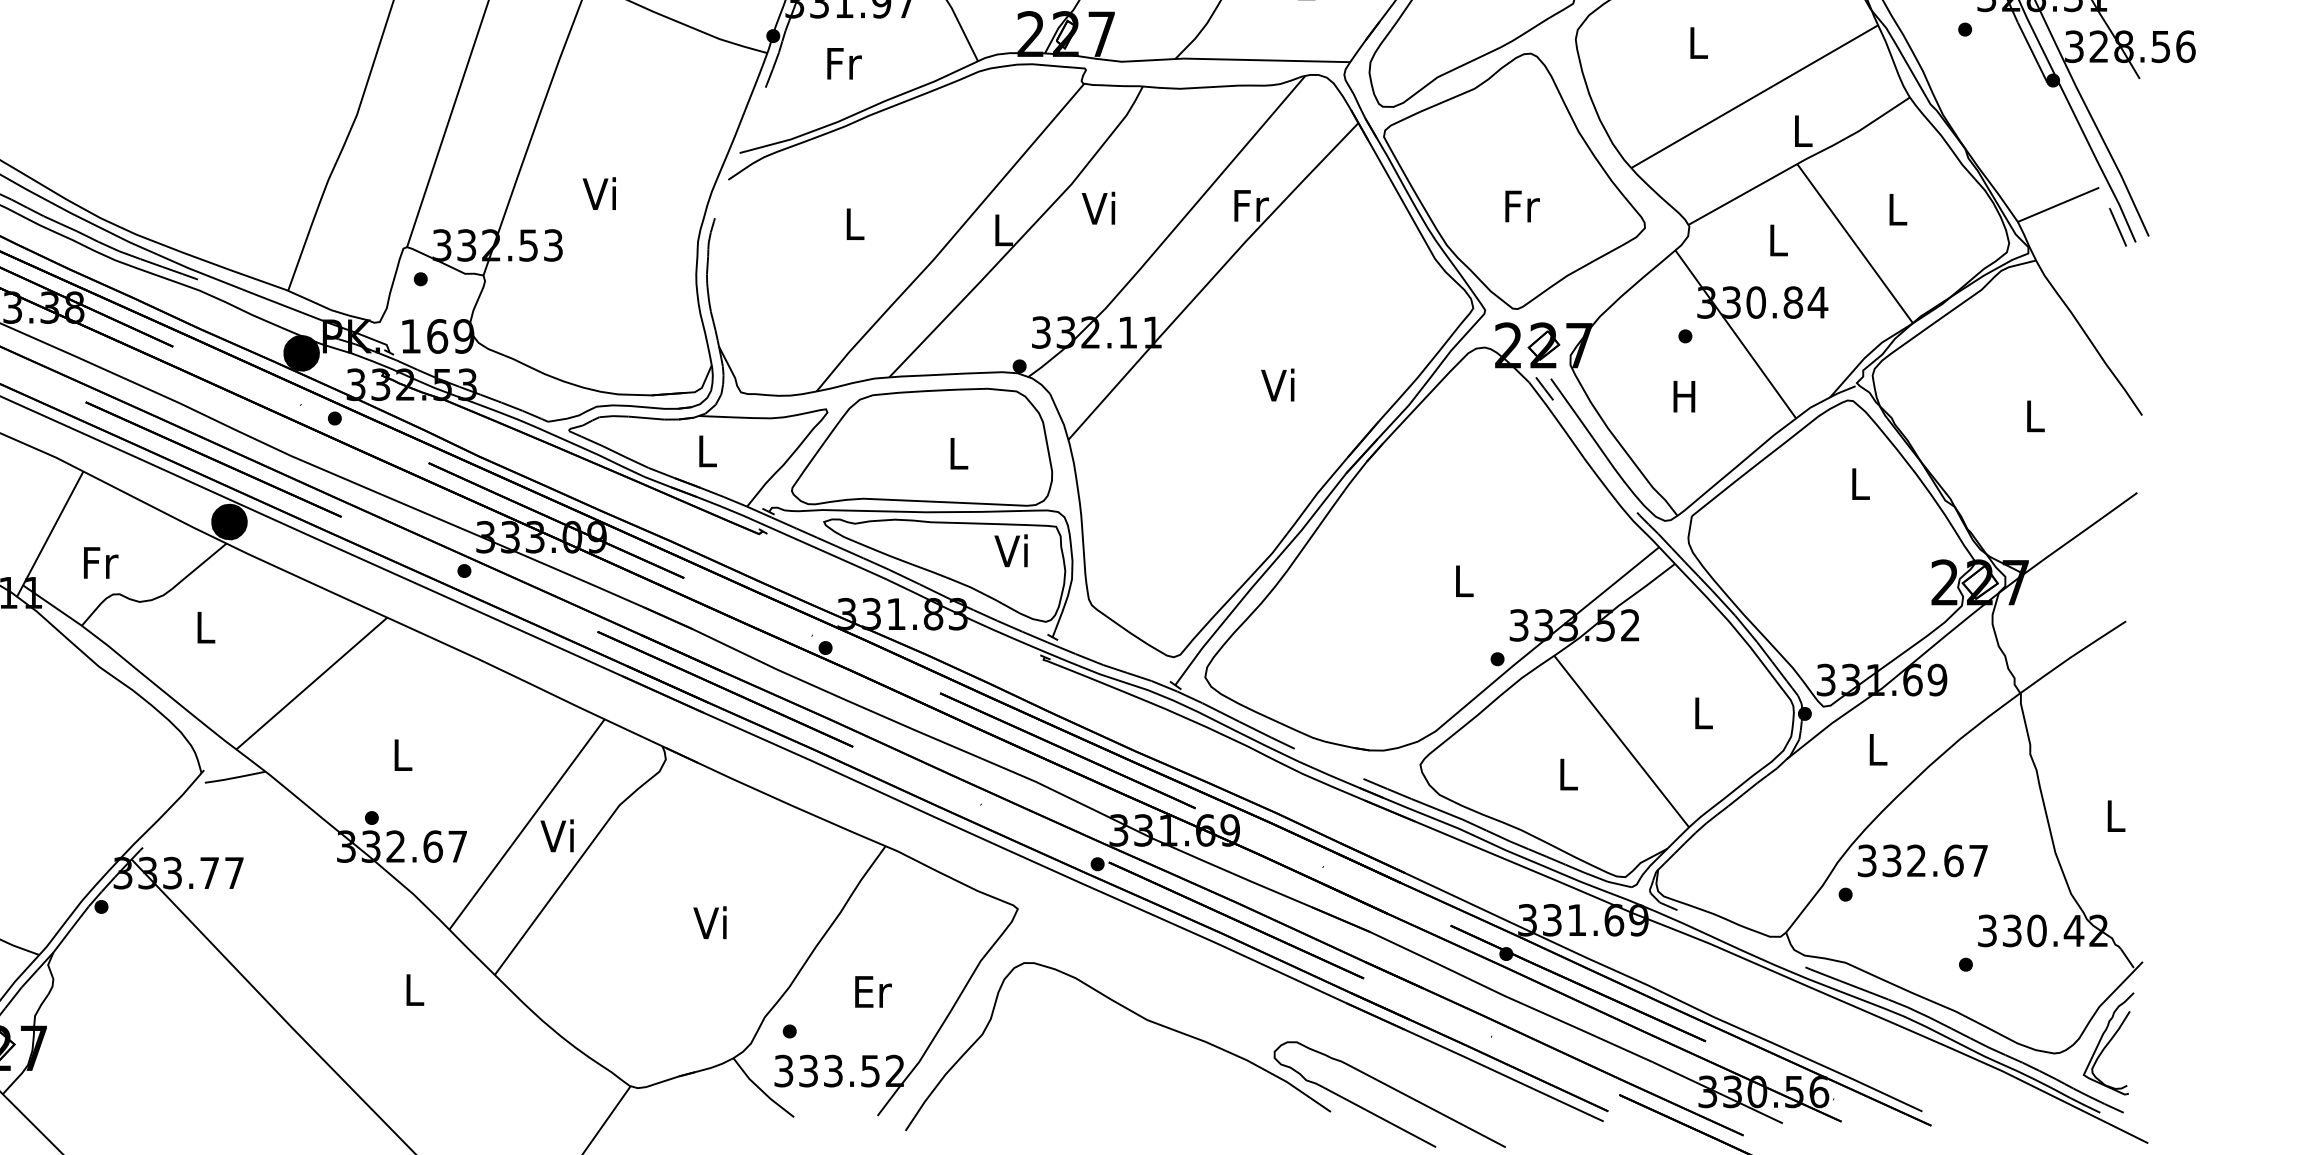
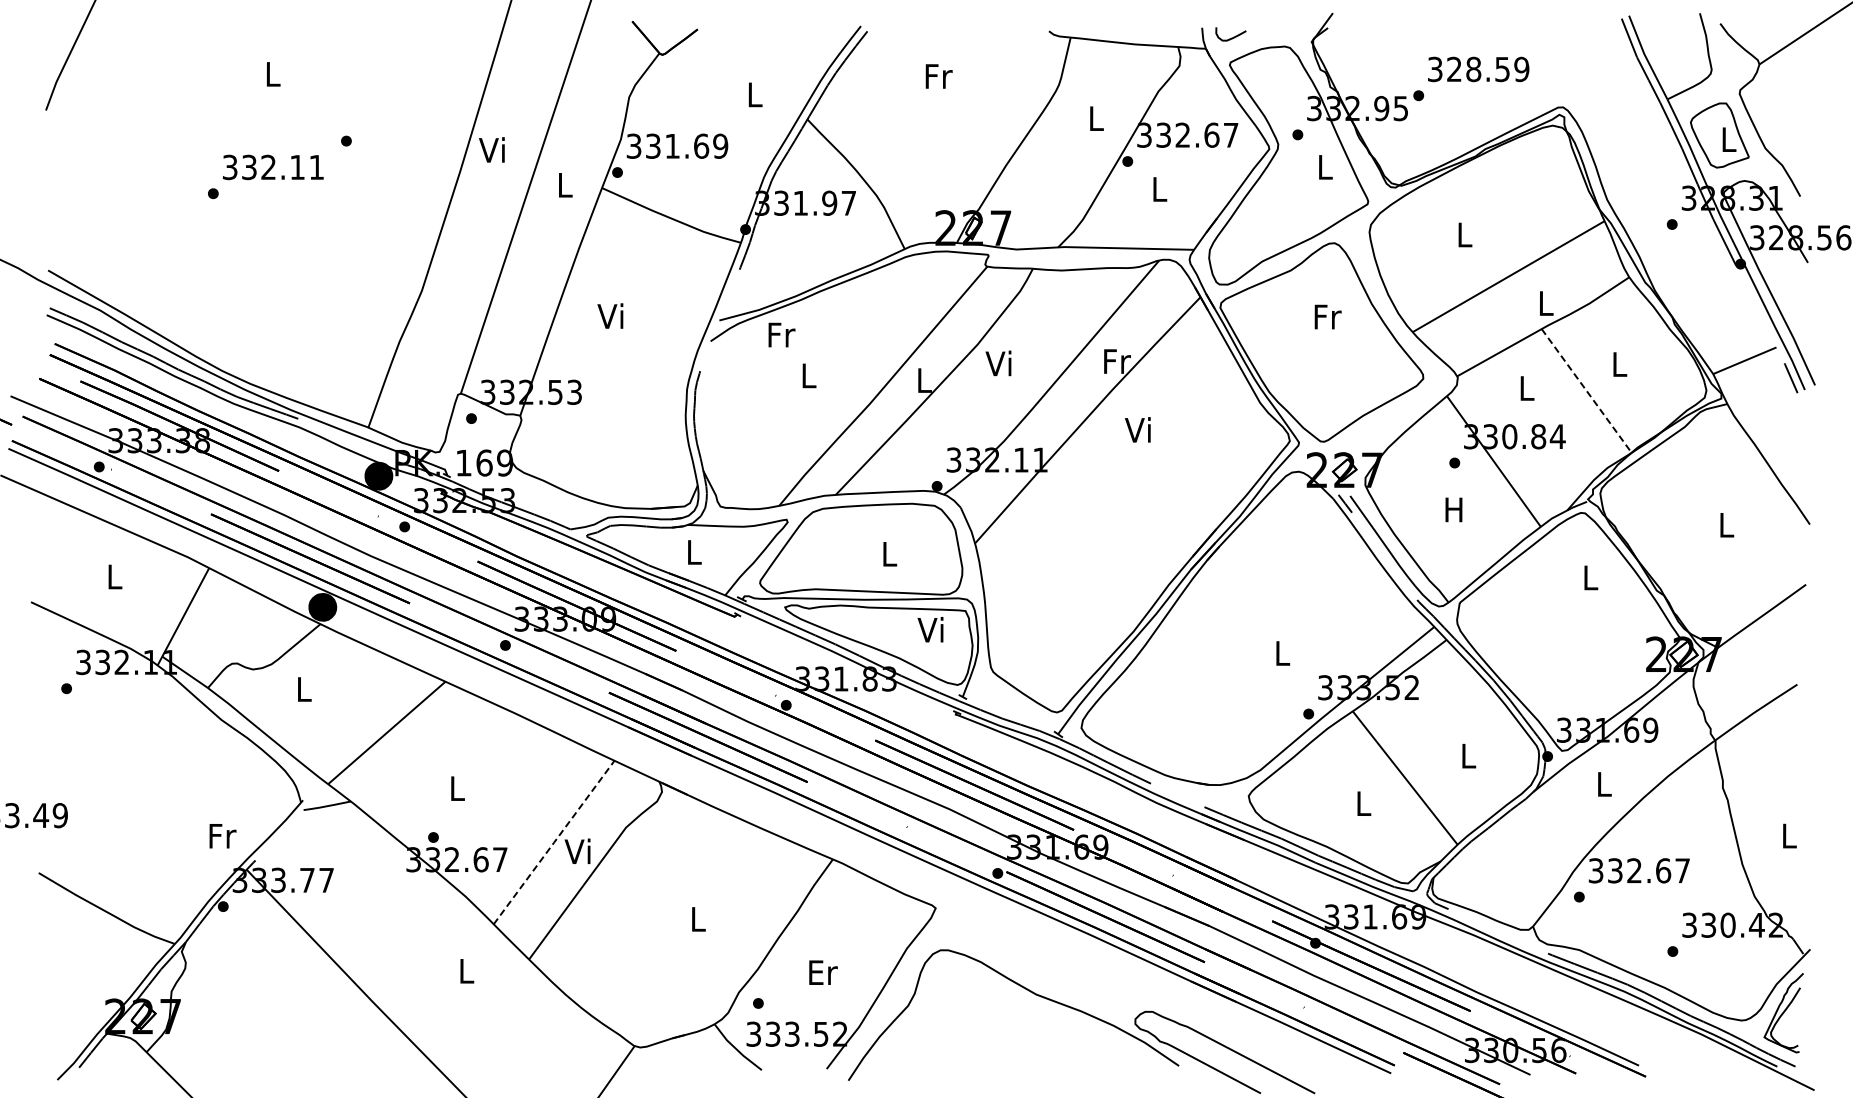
text: (843, 63) -> (781, 334), moved
text: (599, 192) -> (610, 315), moved
text: (1521, 205) -> (1327, 316), moved
line: (1854, 243) -> (1586, 390), solid -> dashed
text: (1277, 384) -> (1137, 429), moved
text: (100, 563) -> (222, 836), moved
line: (527, 824) -> (554, 842), solid -> dashed
text: (710, 922) -> (696, 918), Vi -> L

